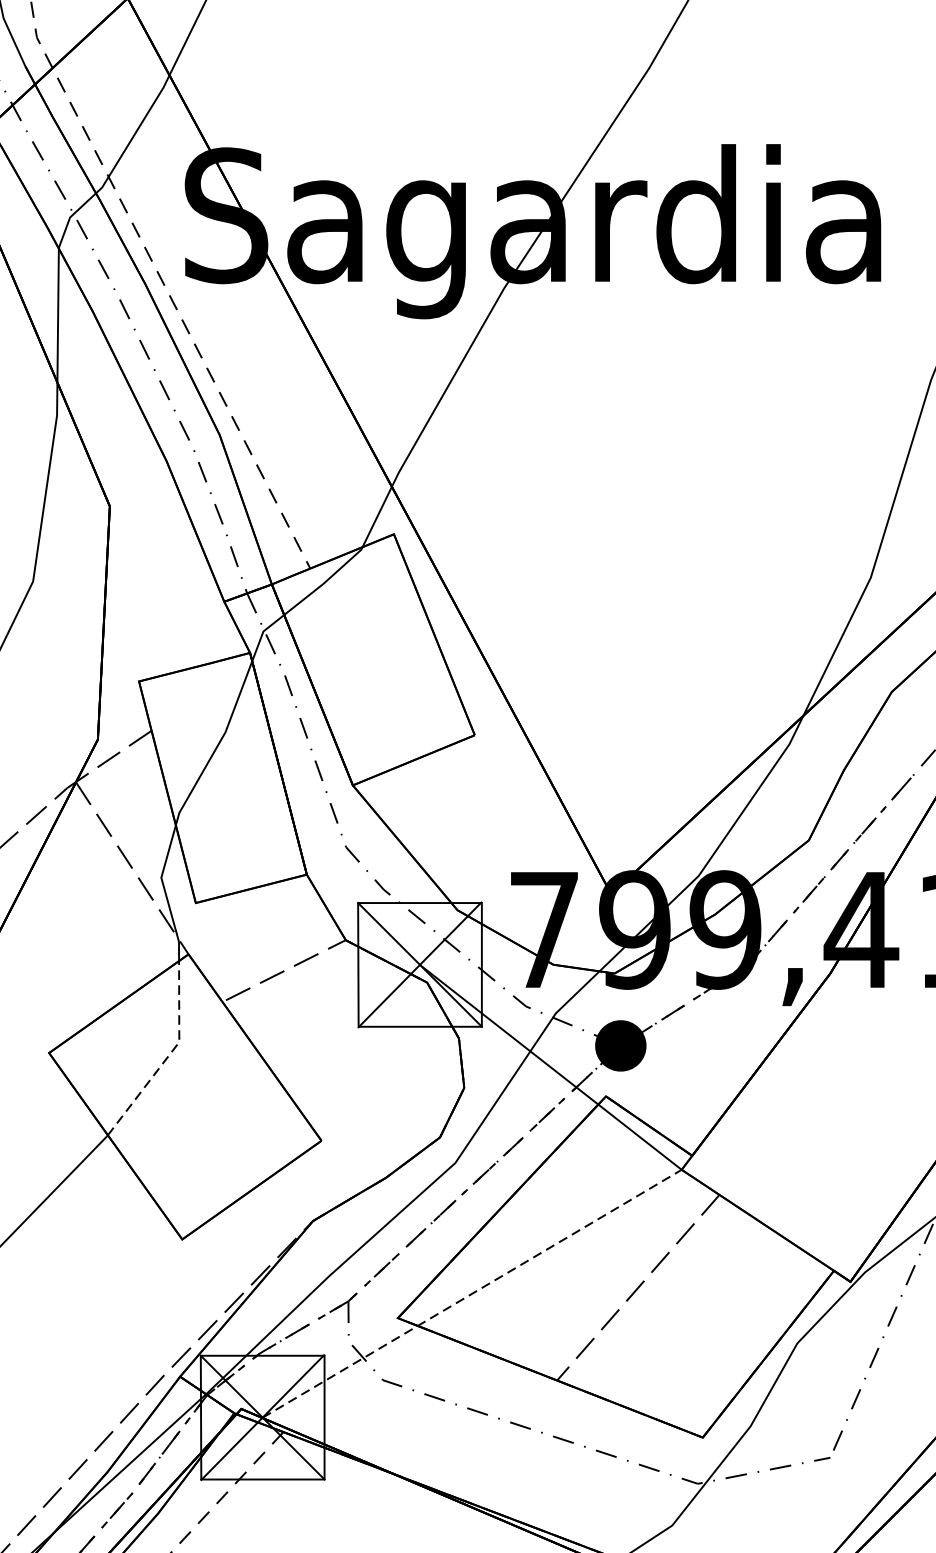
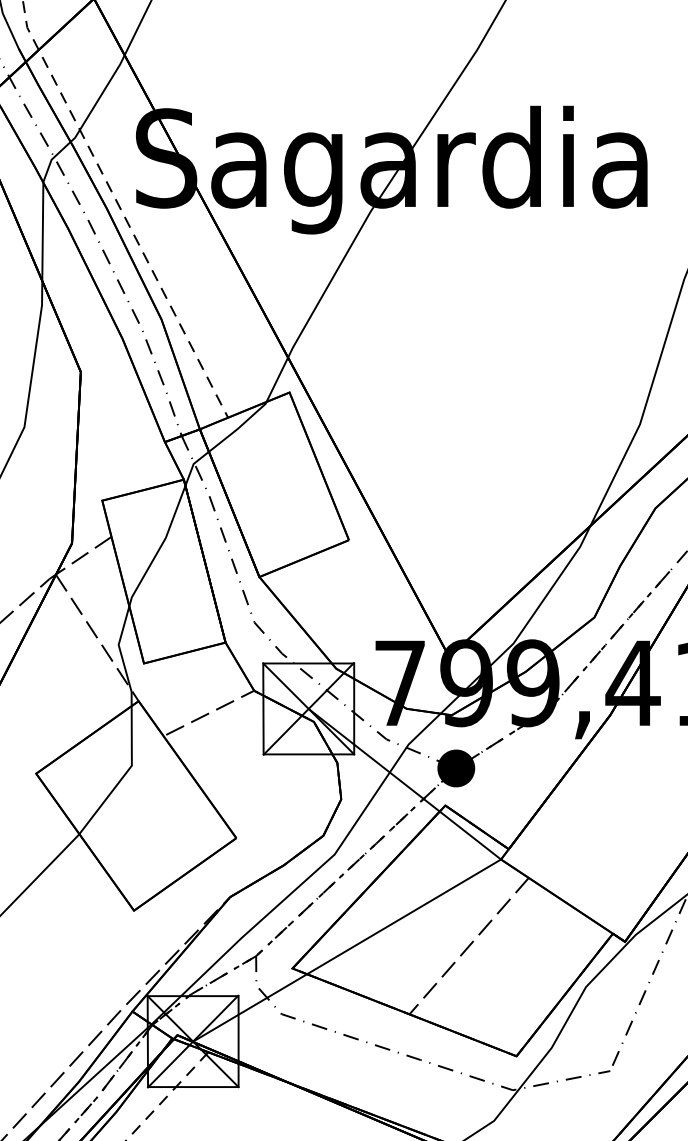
line: (169, 1055) -> (124, 775), dashed -> solid
line: (472, 1293) -> (347, 950), dashed -> solid

